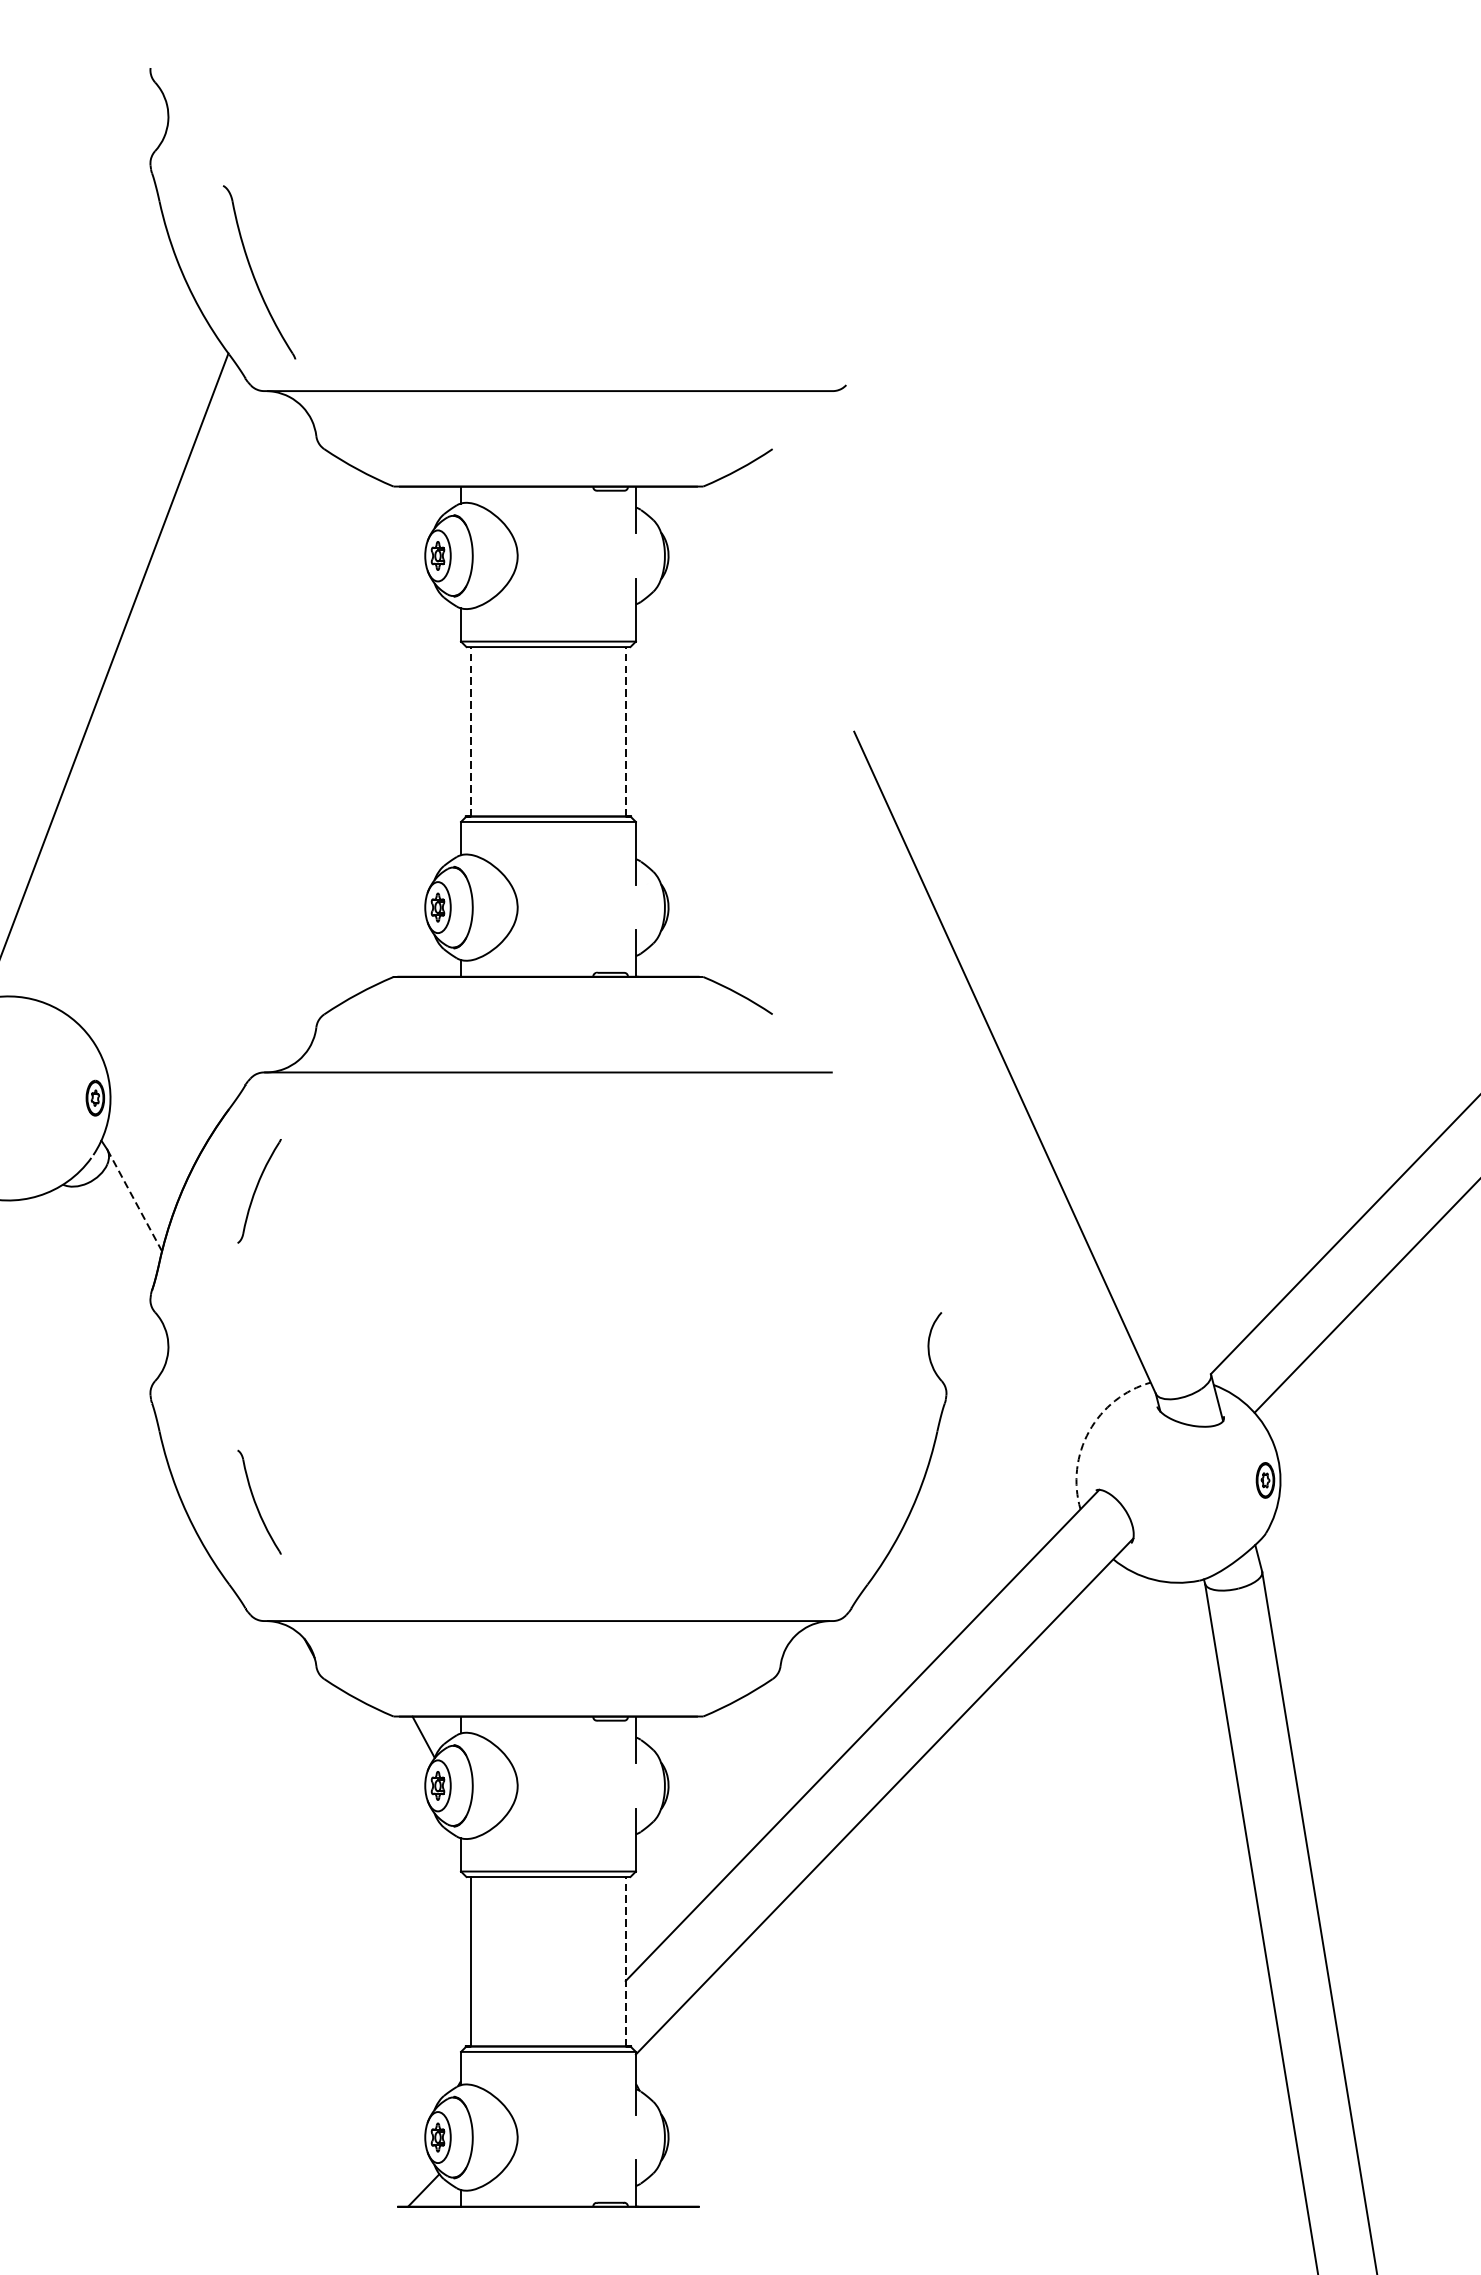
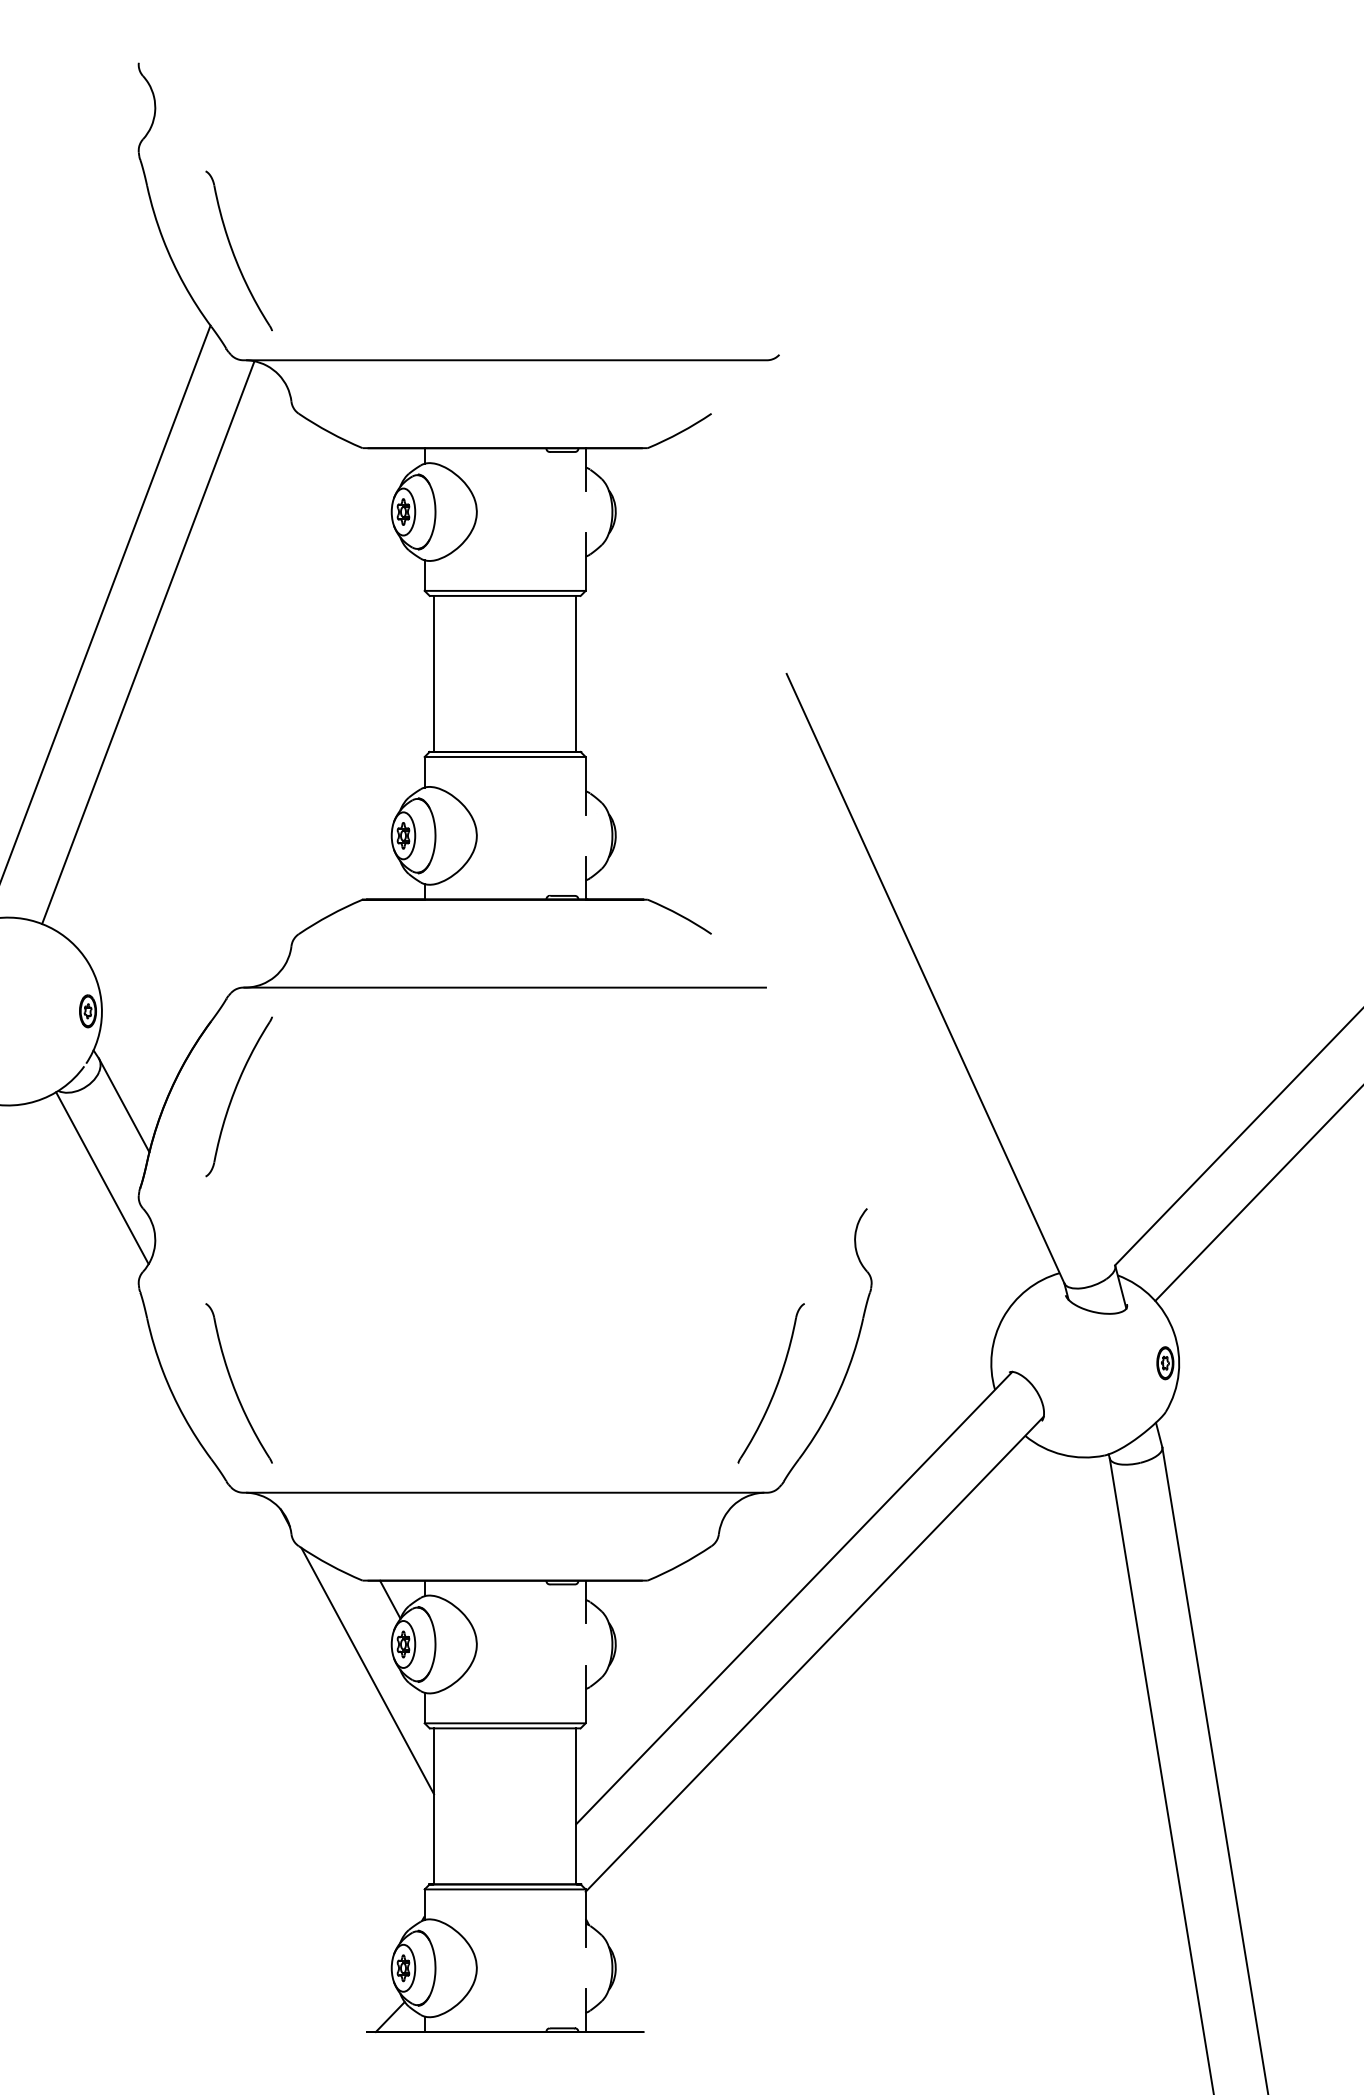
line: (161, 697) -> (148, 642), added
line: (471, 731) -> (434, 673), dashed -> solid
line: (625, 731) -> (576, 673), dashed -> solid
part: (258, 1190) -> (238, 1096), size x1.67
line: (134, 1201) -> (124, 1106), dashed -> solid
line: (111, 1279) -> (102, 1178), added
arc: (1089, 1431) -> (1003, 1318), dashed -> solid
part: (258, 1502) -> (238, 1383), size x1.67
part: (836, 1502) -> (770, 1383), added
line: (398, 1814) -> (367, 1670), added
line: (625, 1960) -> (576, 1805), dashed -> solid

